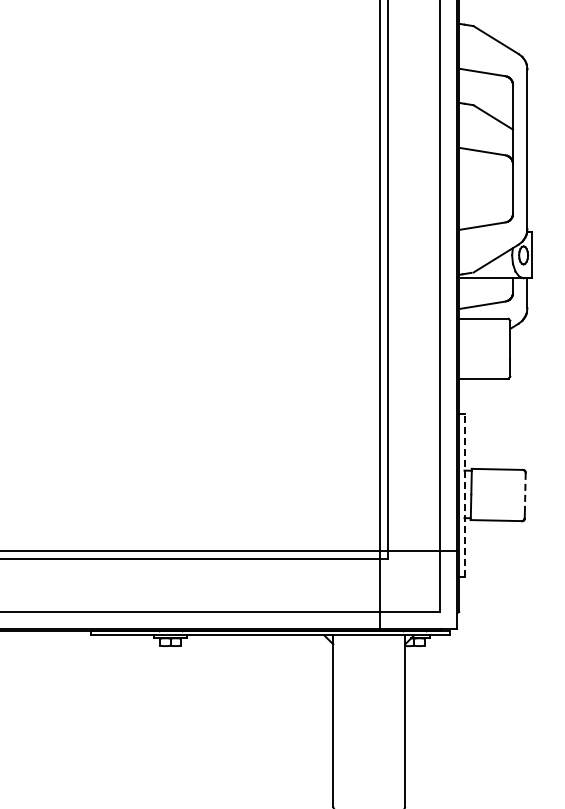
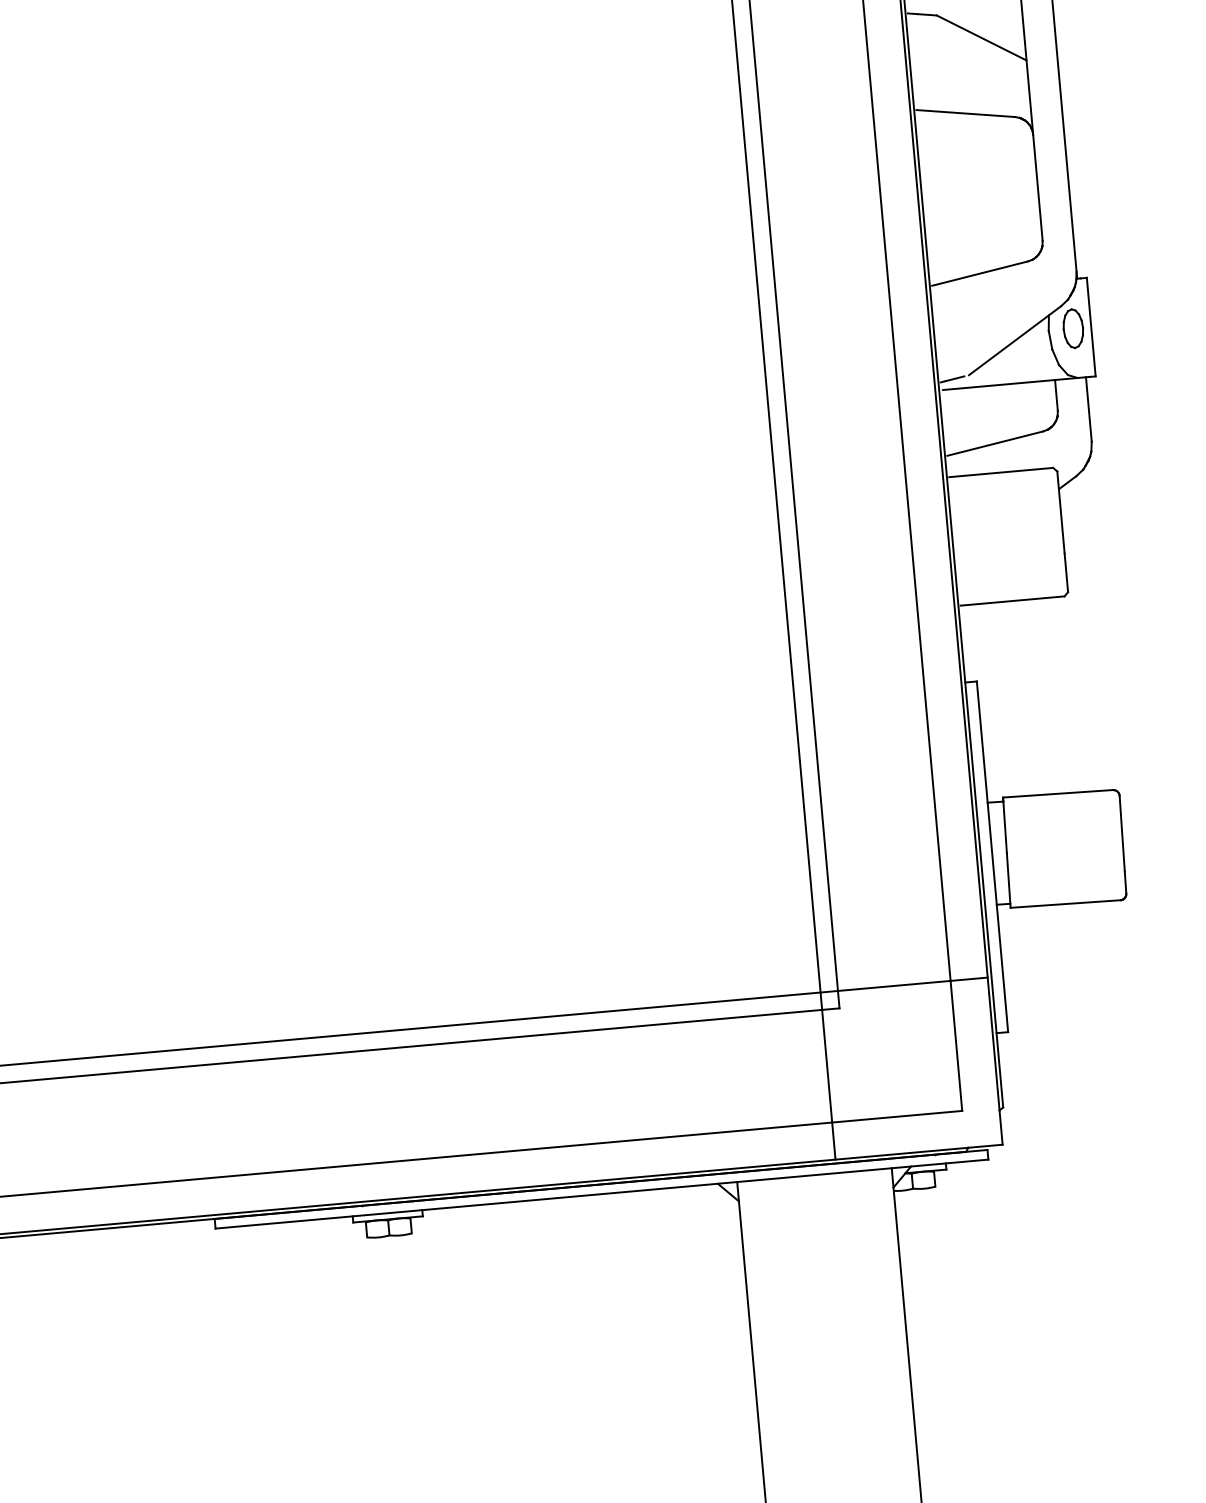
line: (525, 490) -> (1122, 833), dashed -> solid
line: (464, 495) -> (992, 856), dashed -> solid

